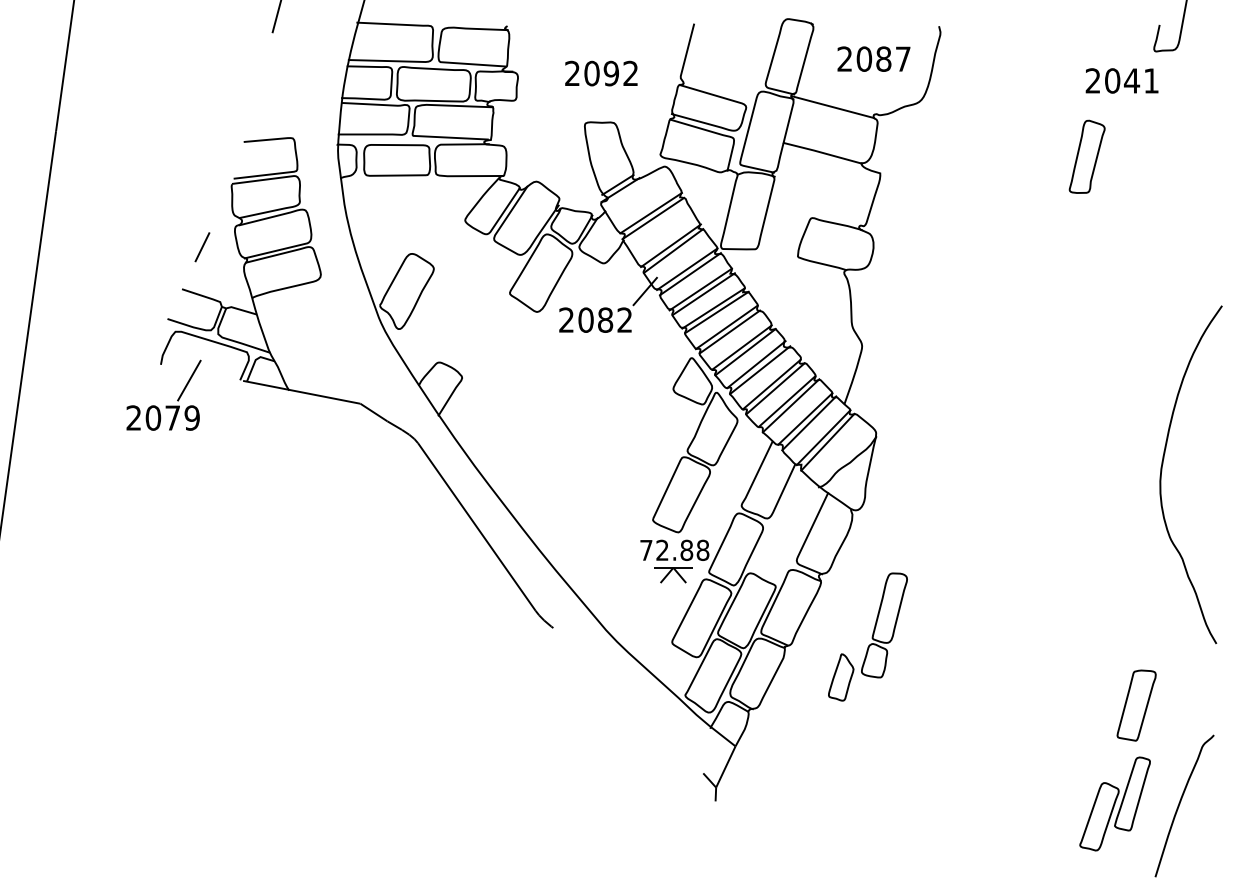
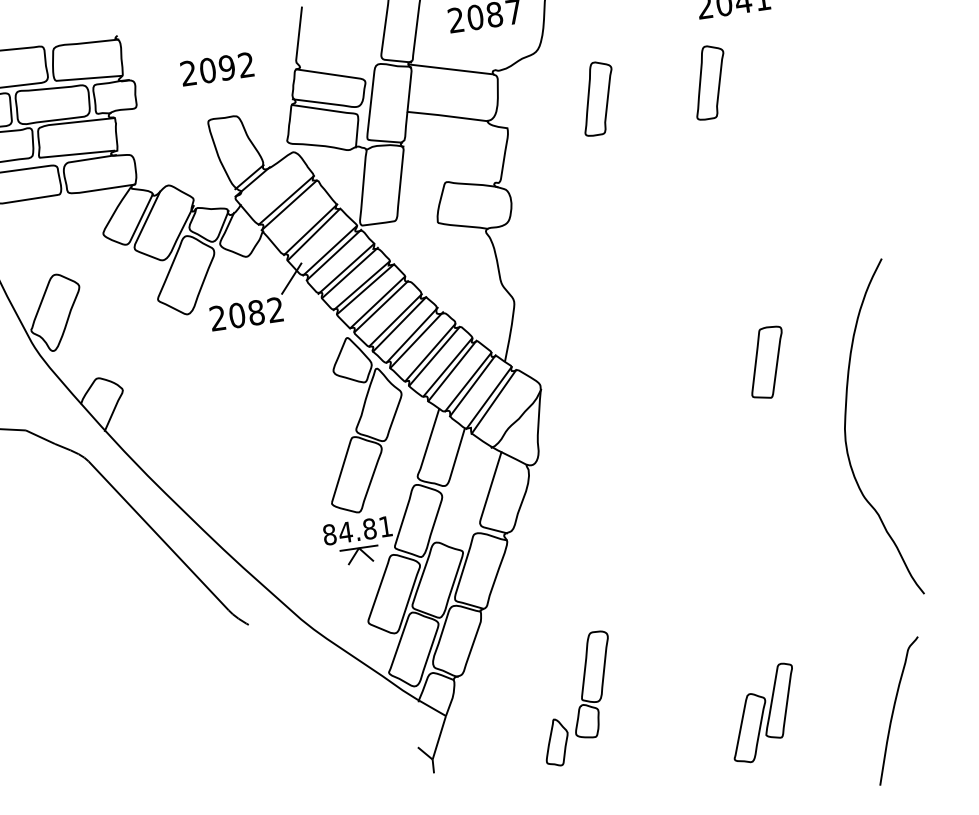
part: (973, 156) -> (597, 98), added
curve: (1162, 471) -> (846, 431), moved
text: (674, 549) -> (357, 529), 72.88 -> 84.81
part: (867, 636) -> (576, 698), moved
part: (1136, 705) -> (766, 362), moved
part: (1114, 803) -> (762, 712), moved

